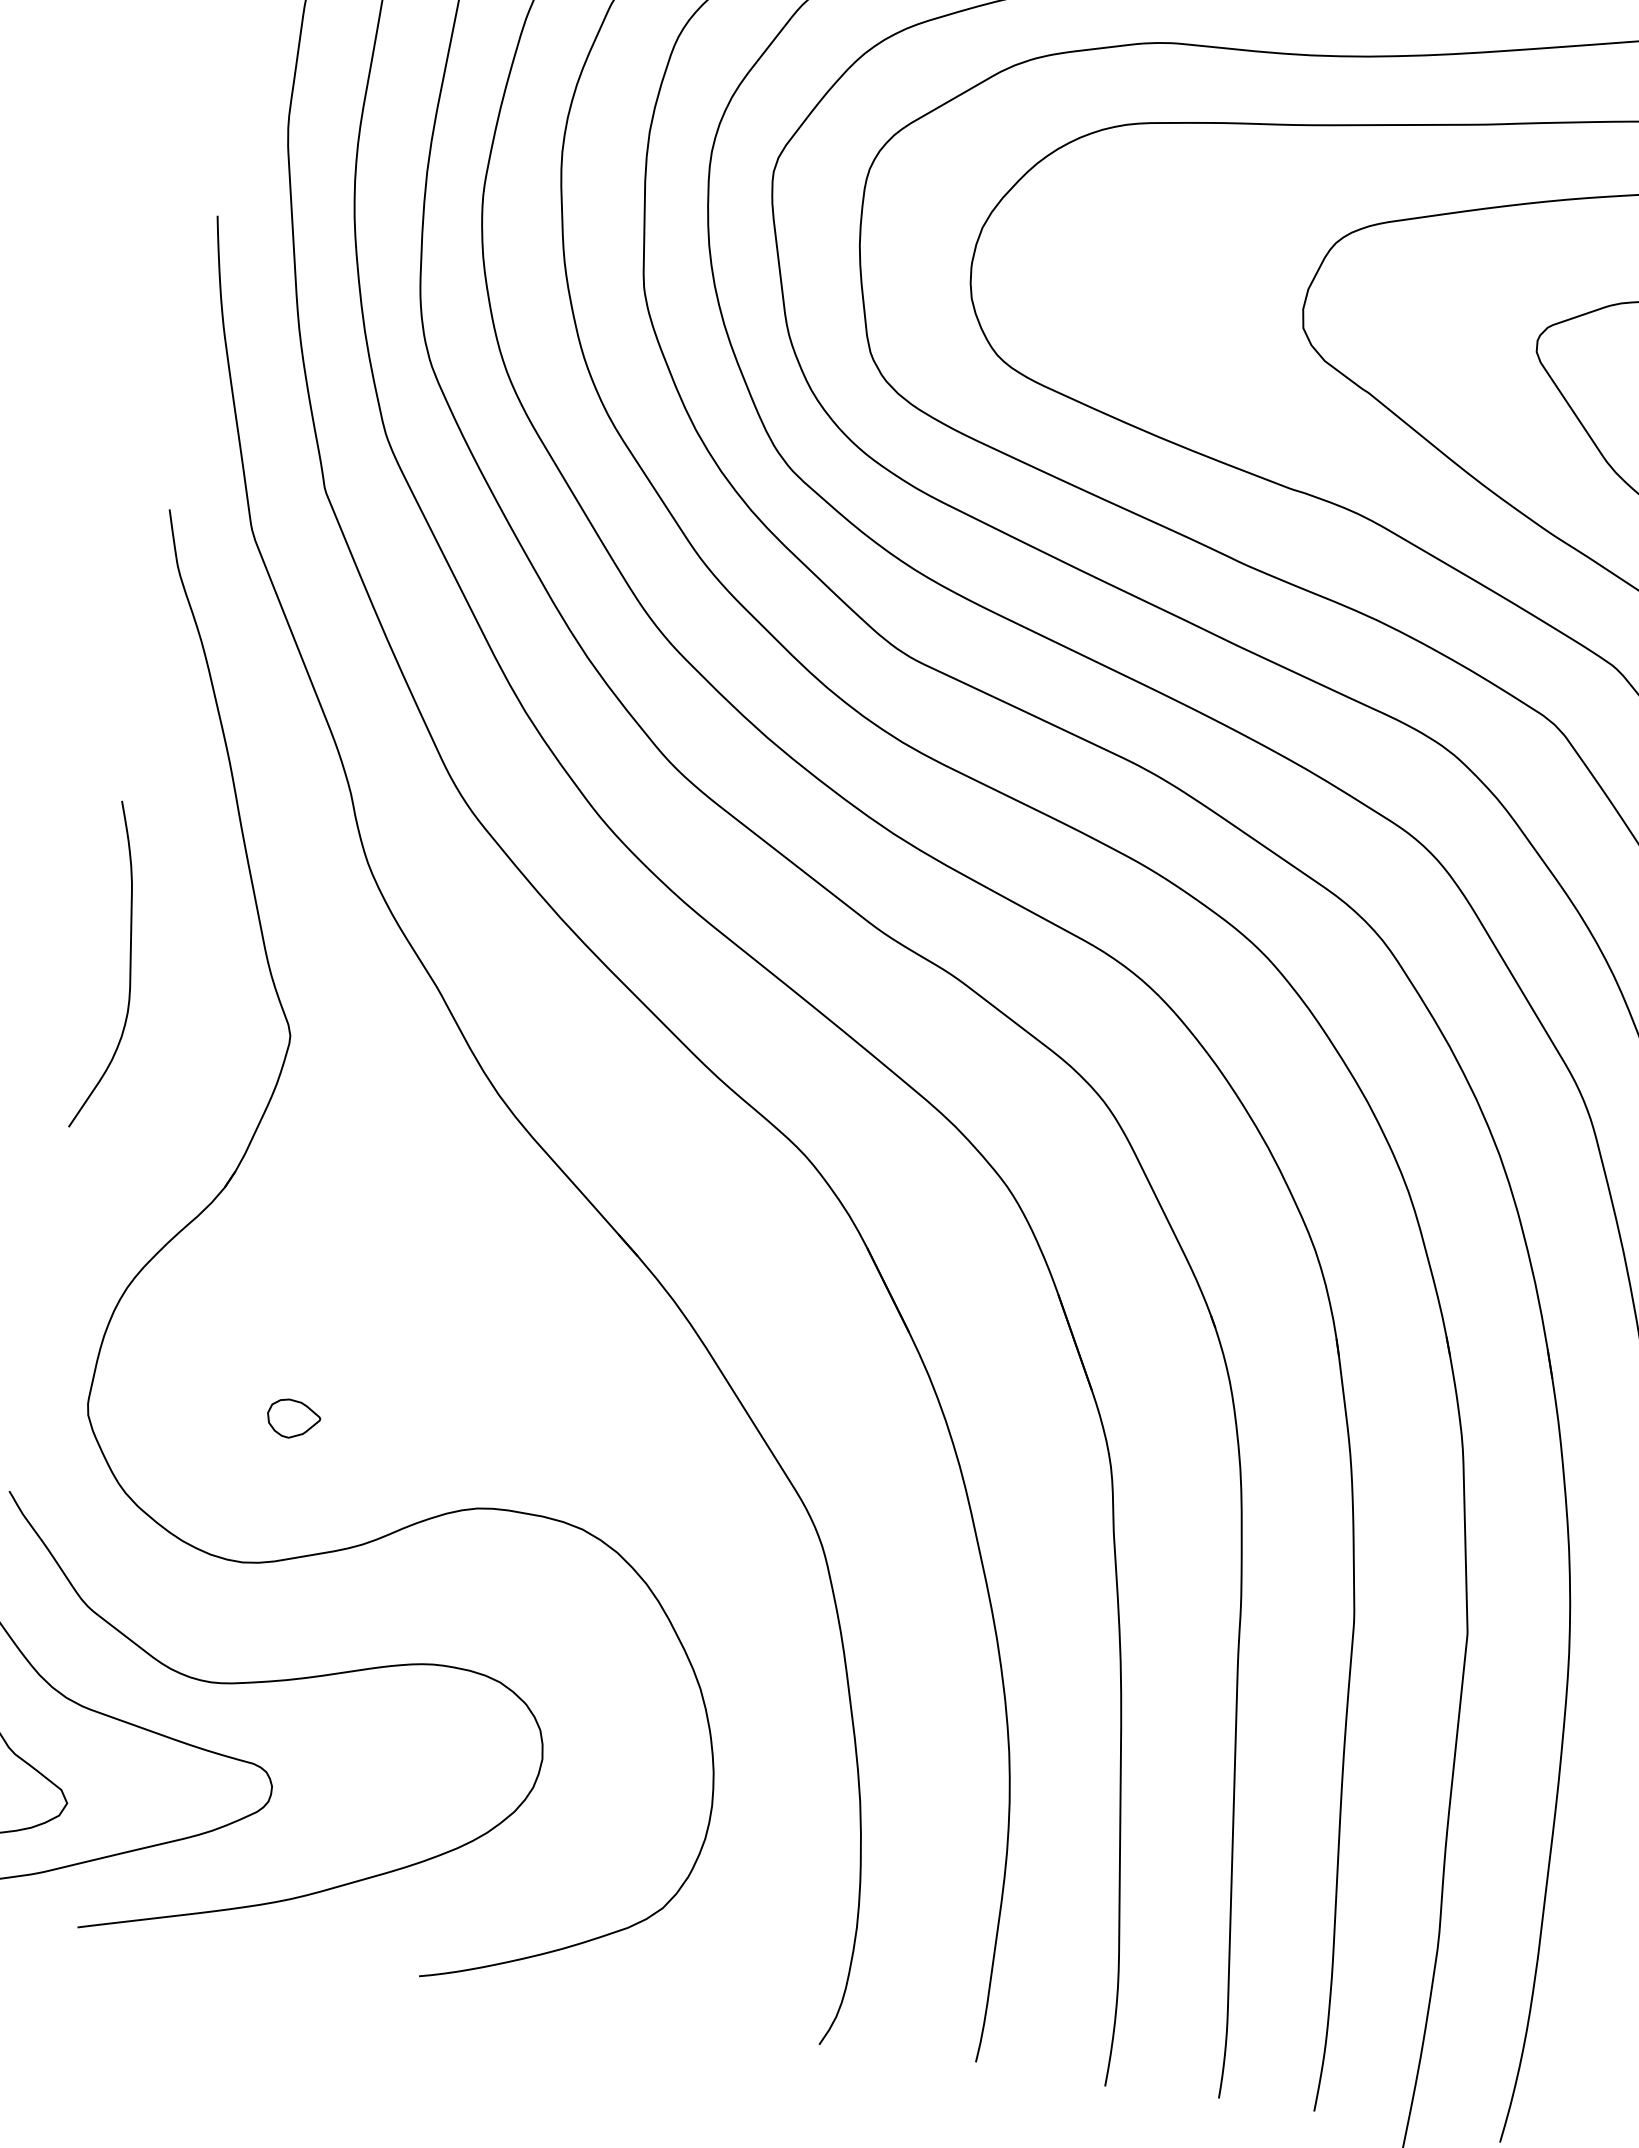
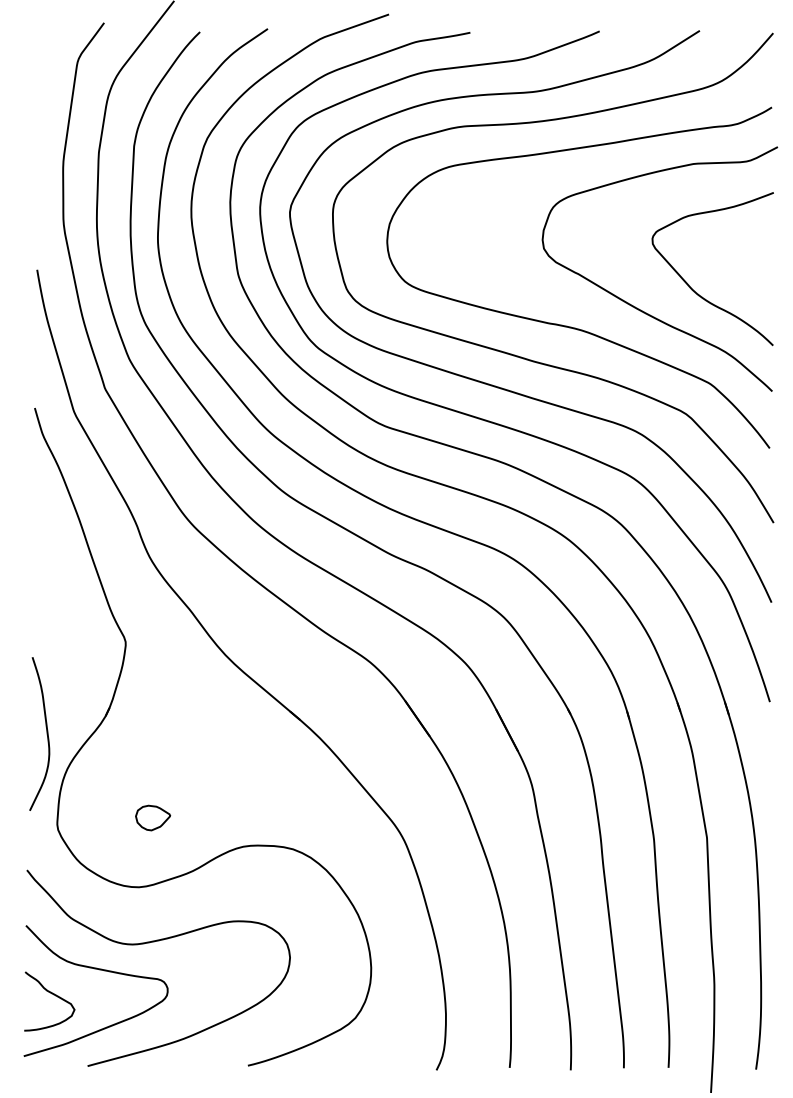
curve: (128, 967) -> (46, 733), moved
part: (292, 1418) -> (152, 817), size x1.4

